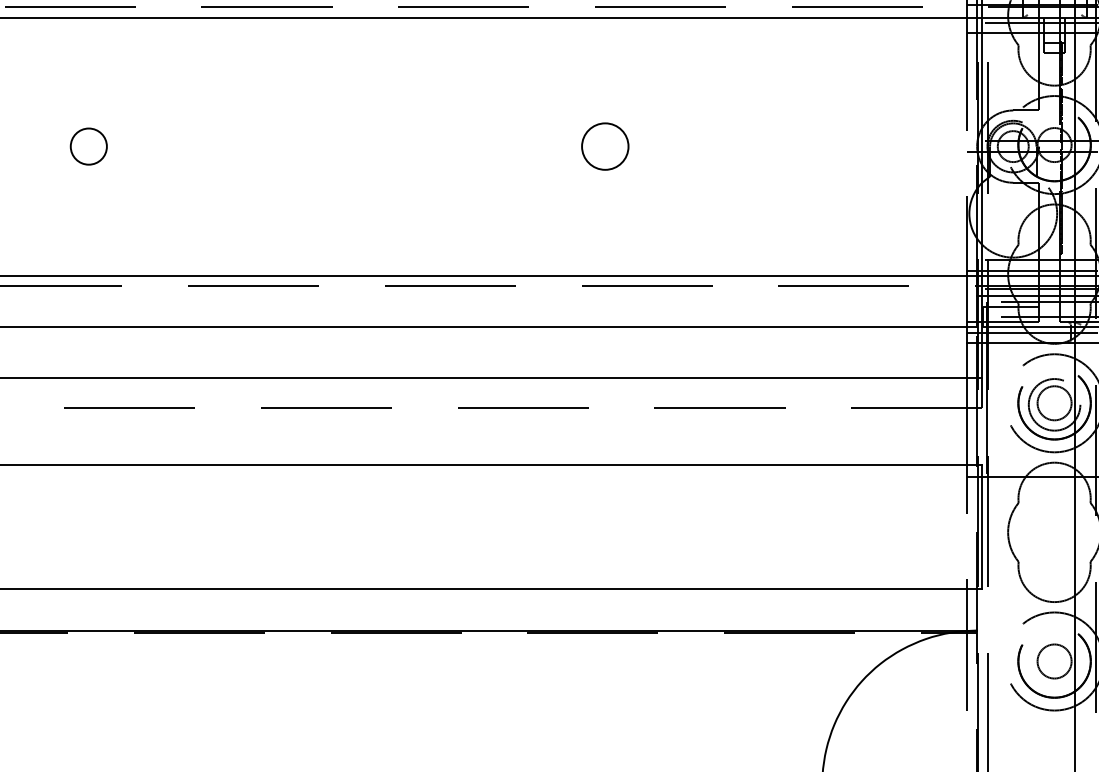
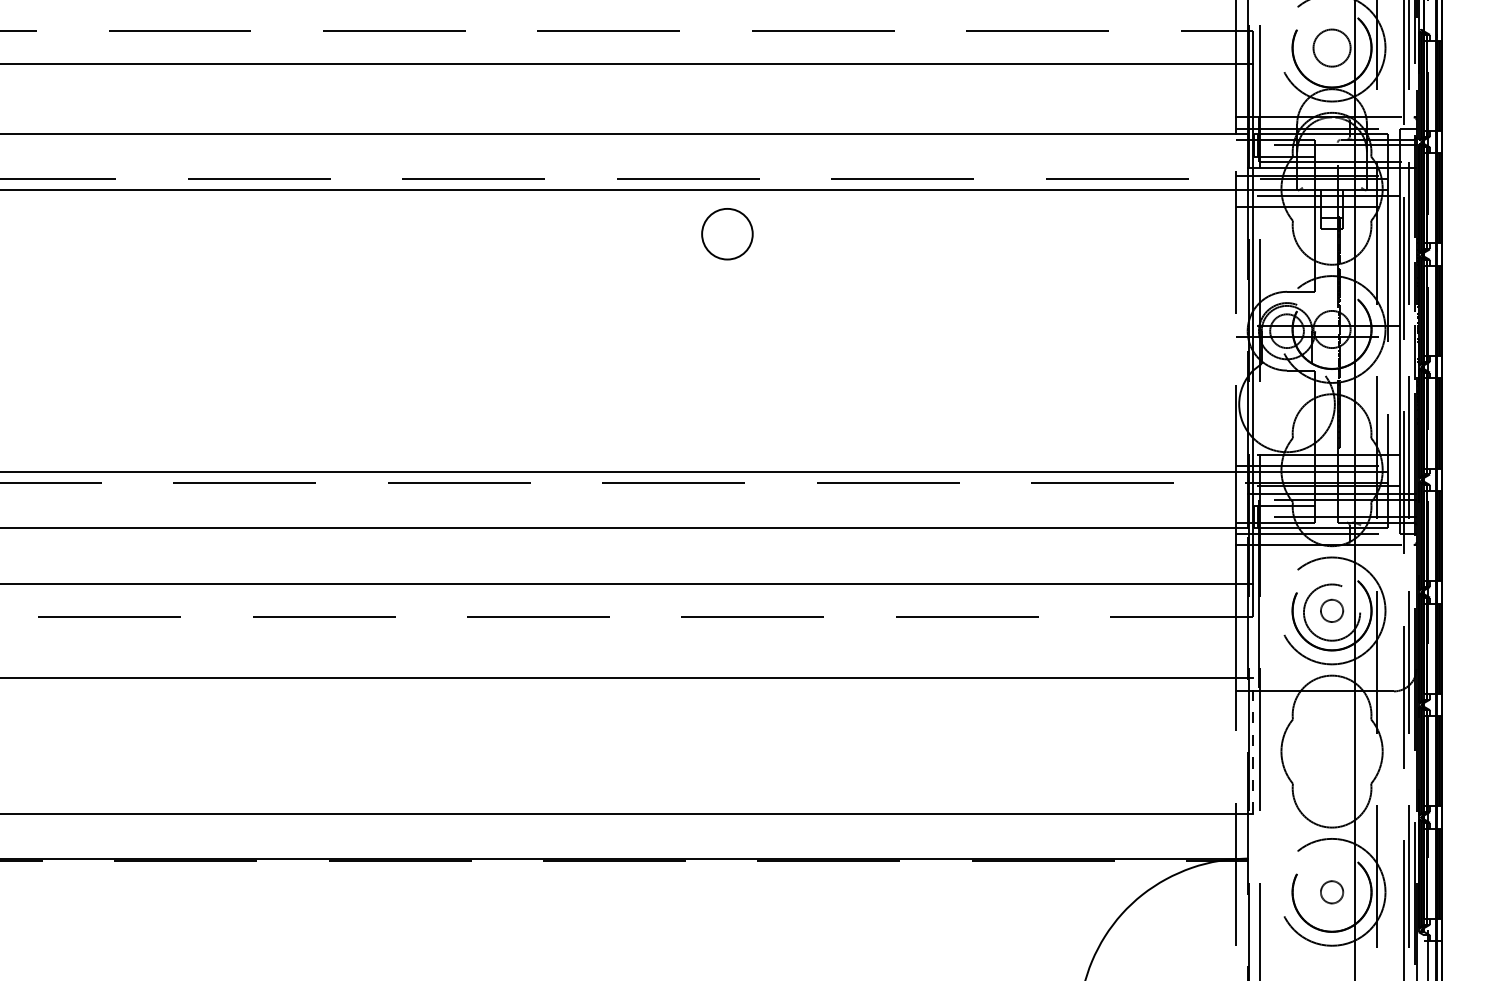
circle: (88, 145) -> (279, 330), removed
circle: (605, 146) -> (727, 234), moved
circle: (1054, 402) -> (1331, 610), size x0.6
line: (982, 526) -> (1253, 745), solid -> dashed
circle: (1054, 660) -> (1331, 891), size x0.6

